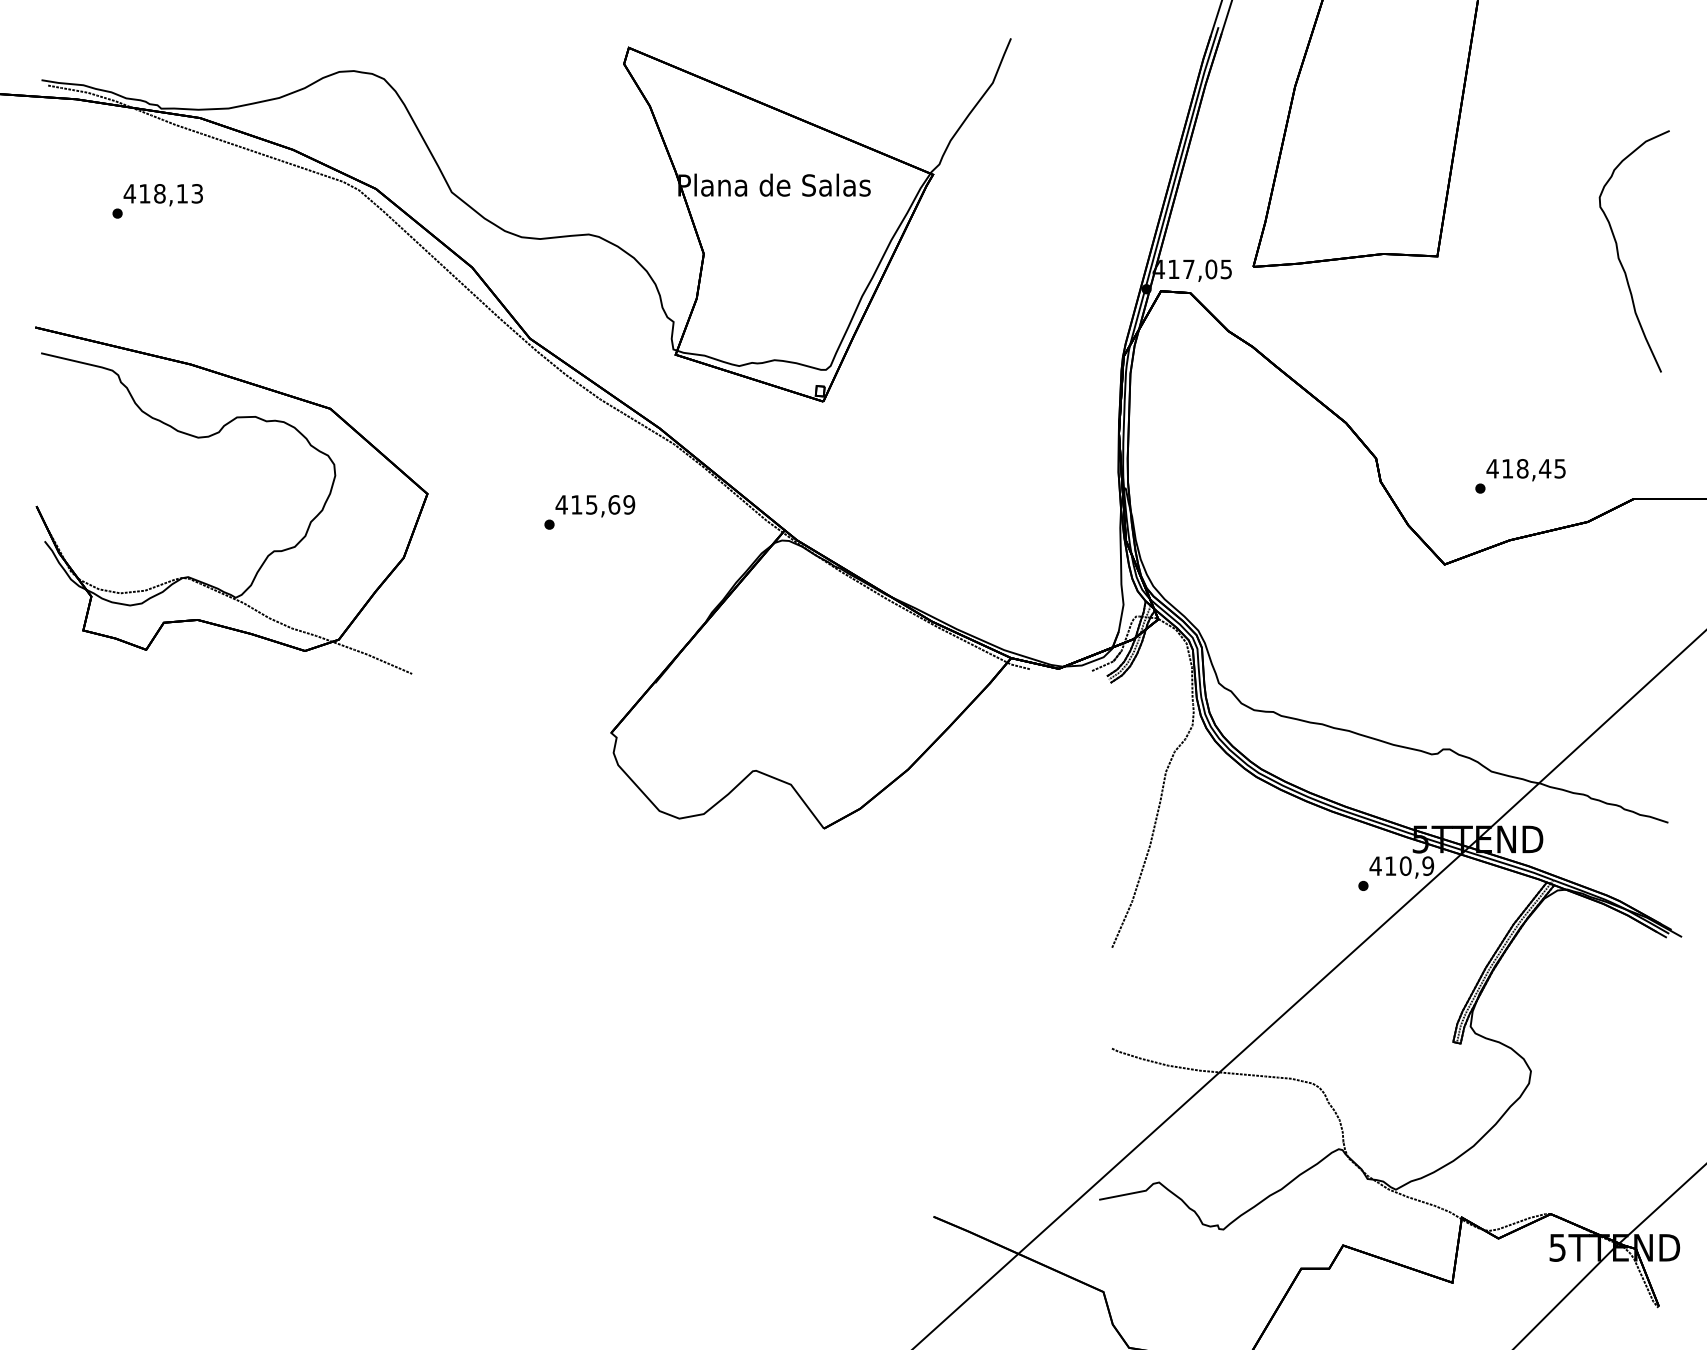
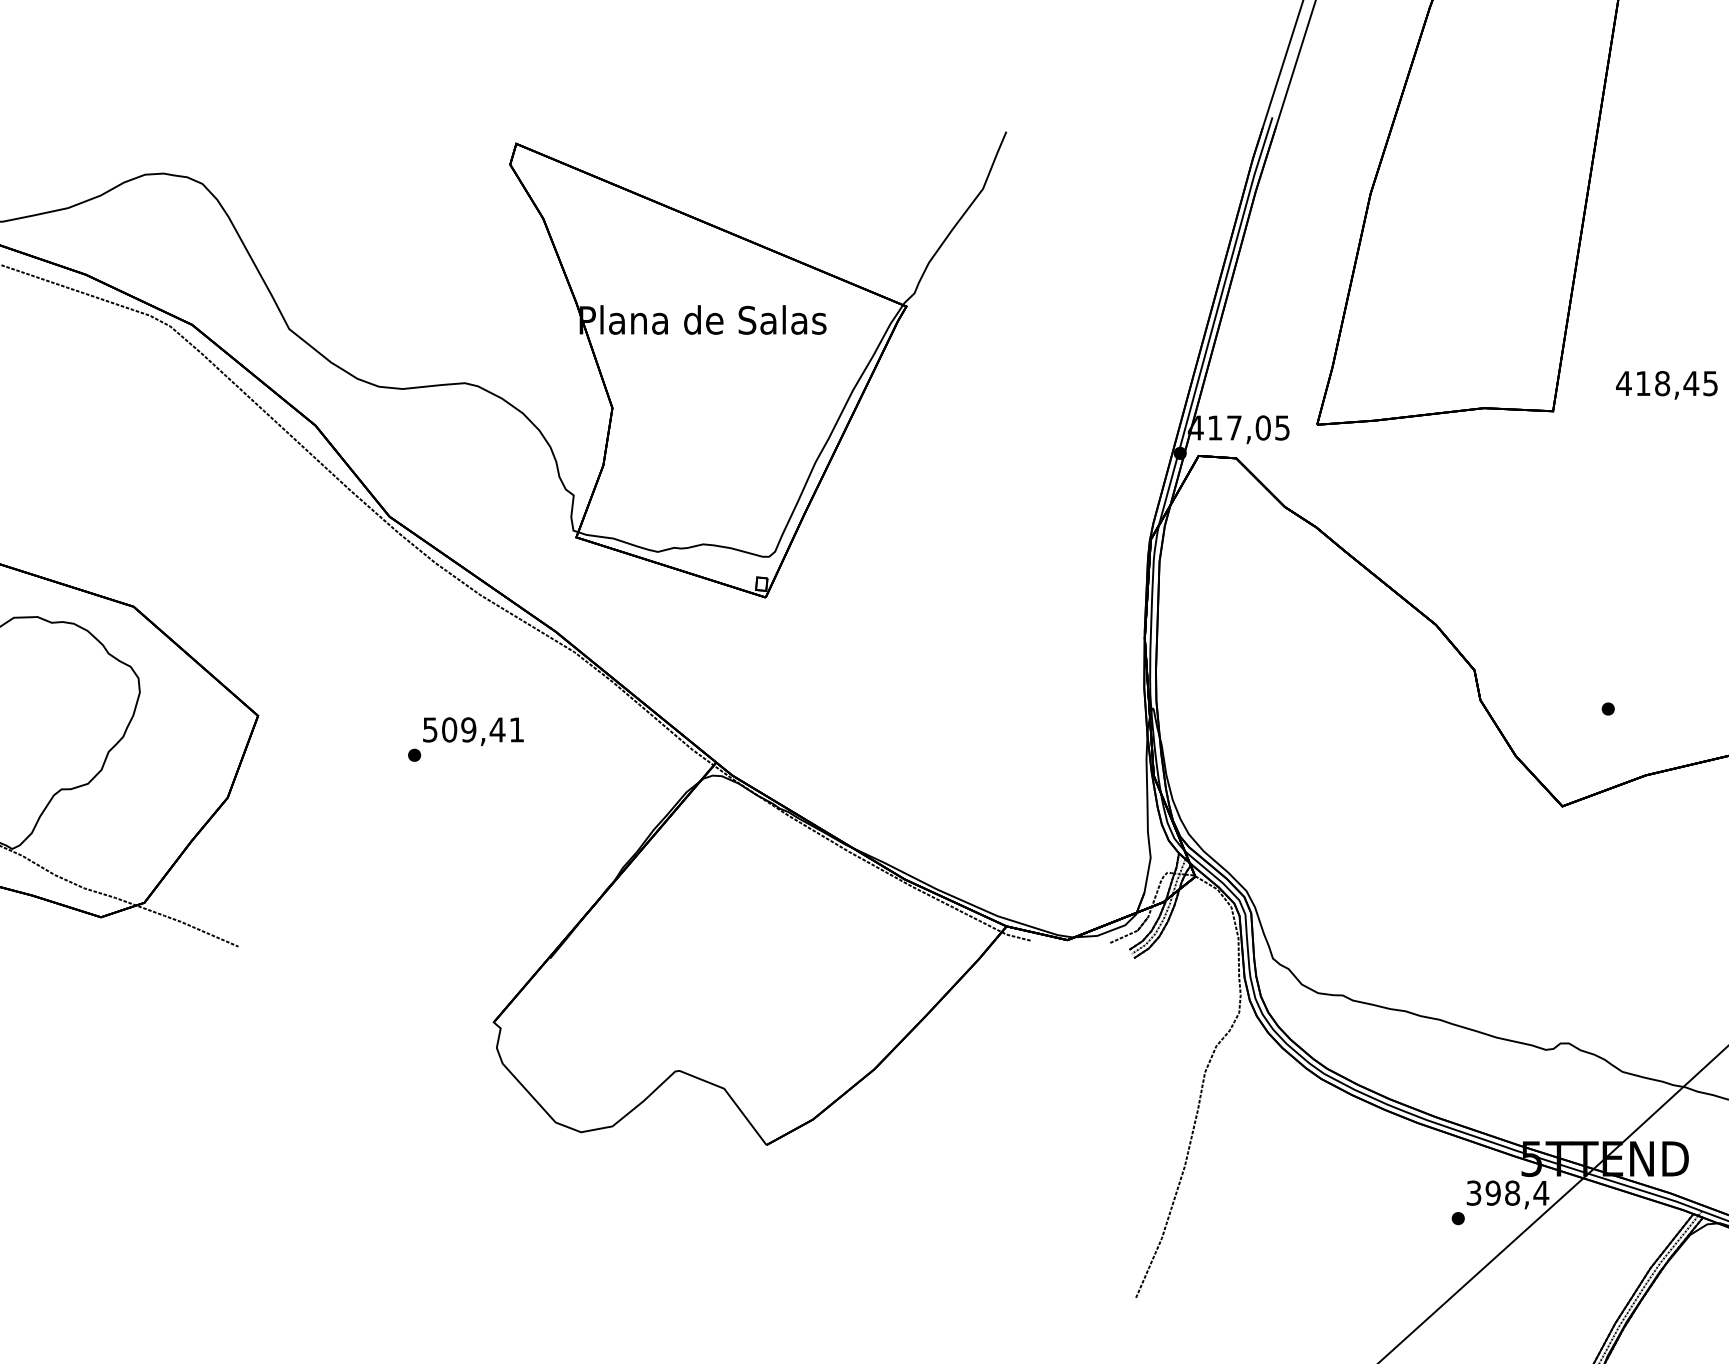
text: (1525, 470) -> (1666, 385), moved
text: (595, 504) -> (473, 729), 415,69 -> 509,41
text: (1401, 866) -> (1507, 1193), 410,9 -> 398,4

